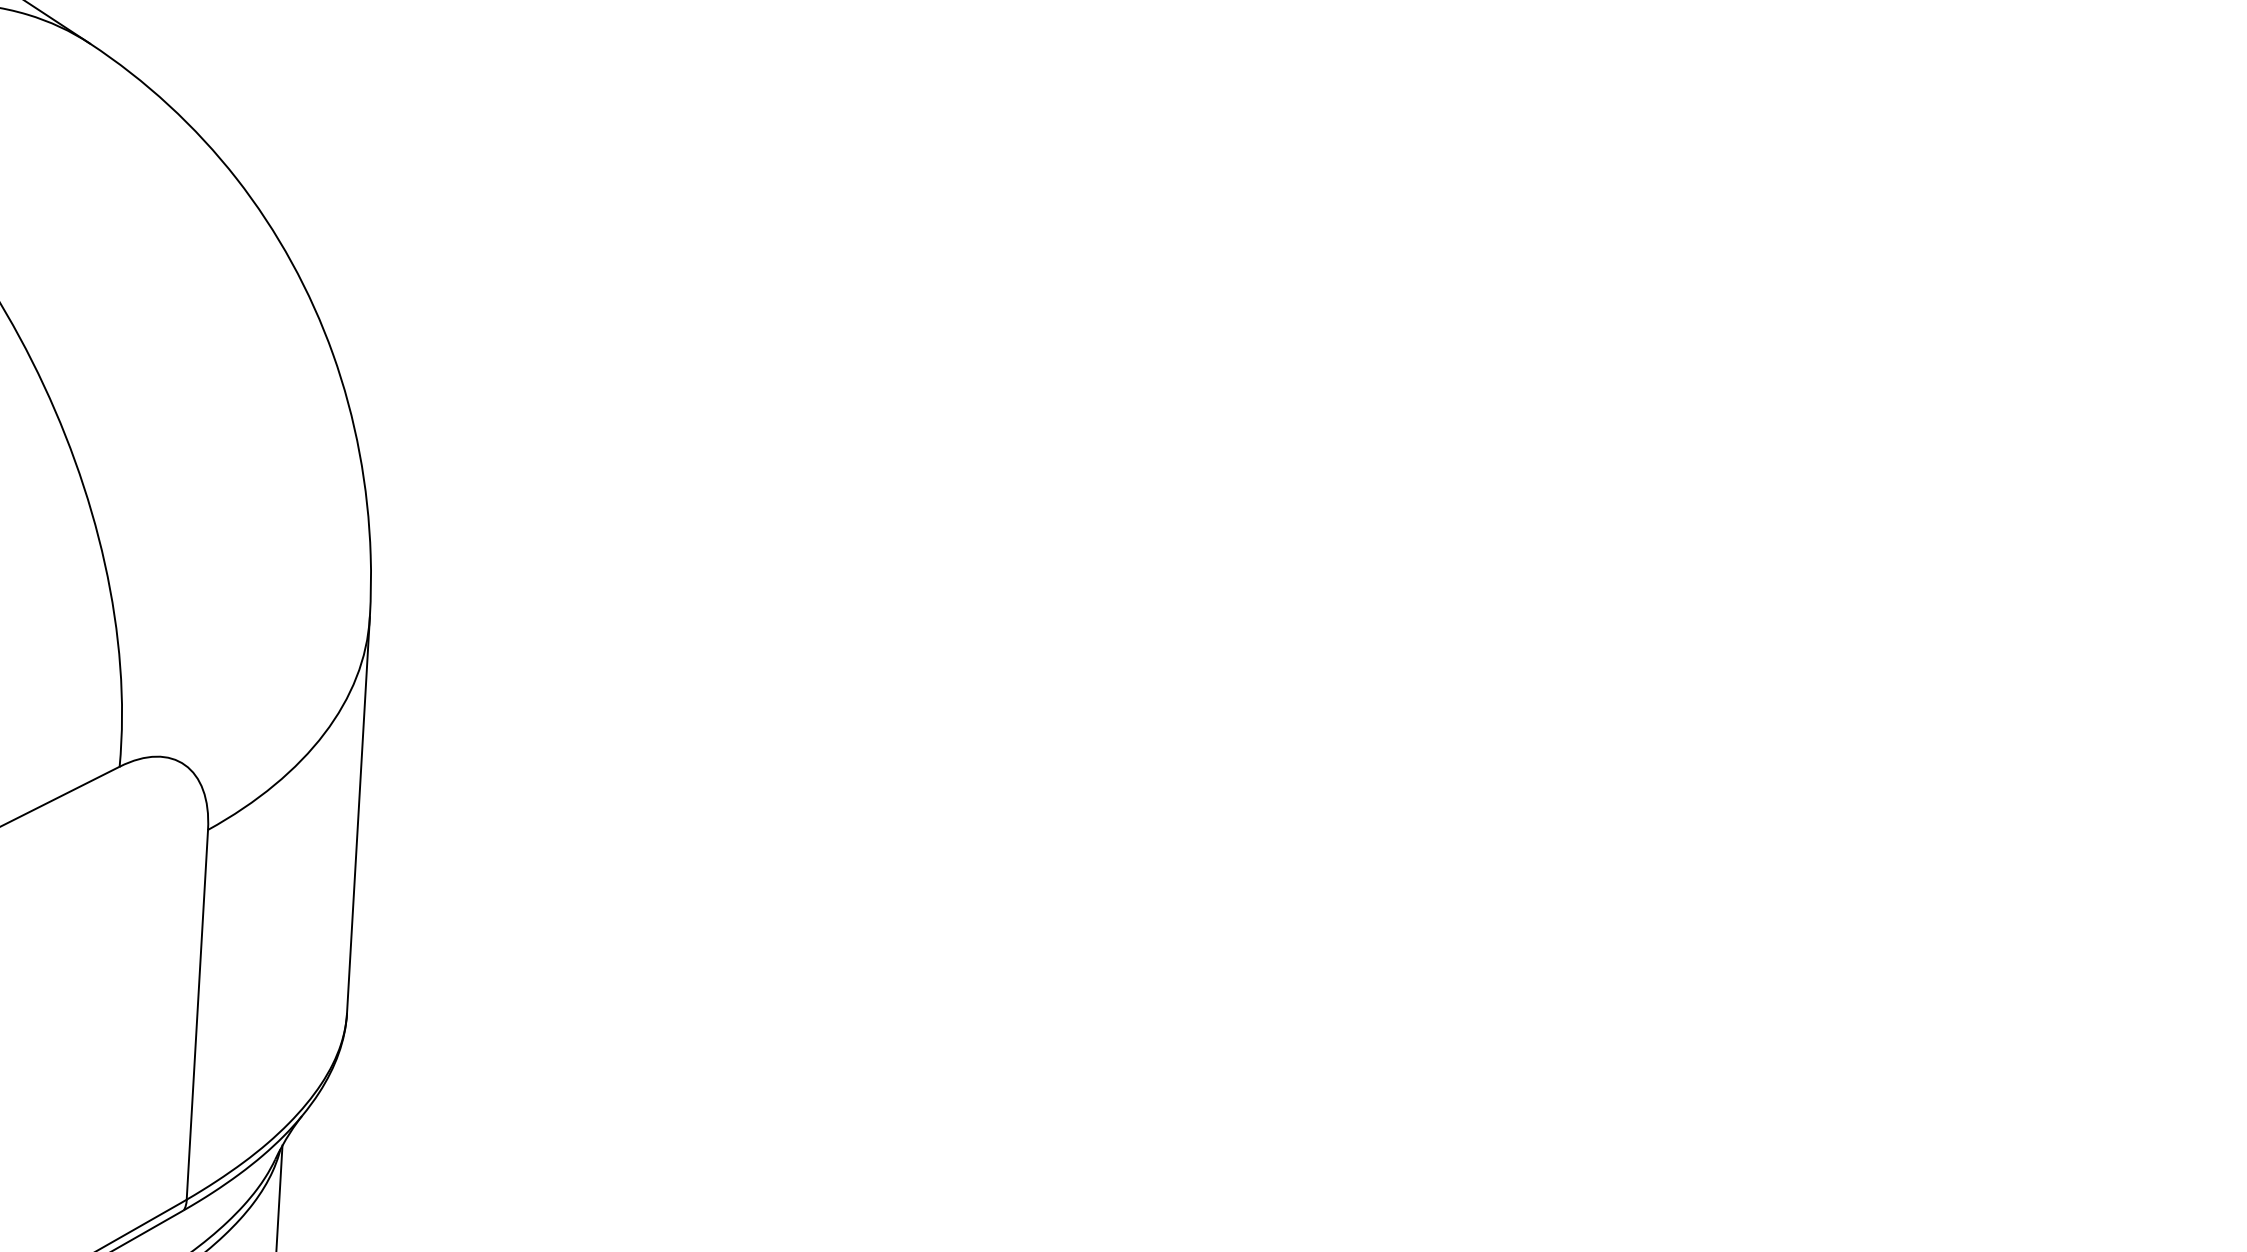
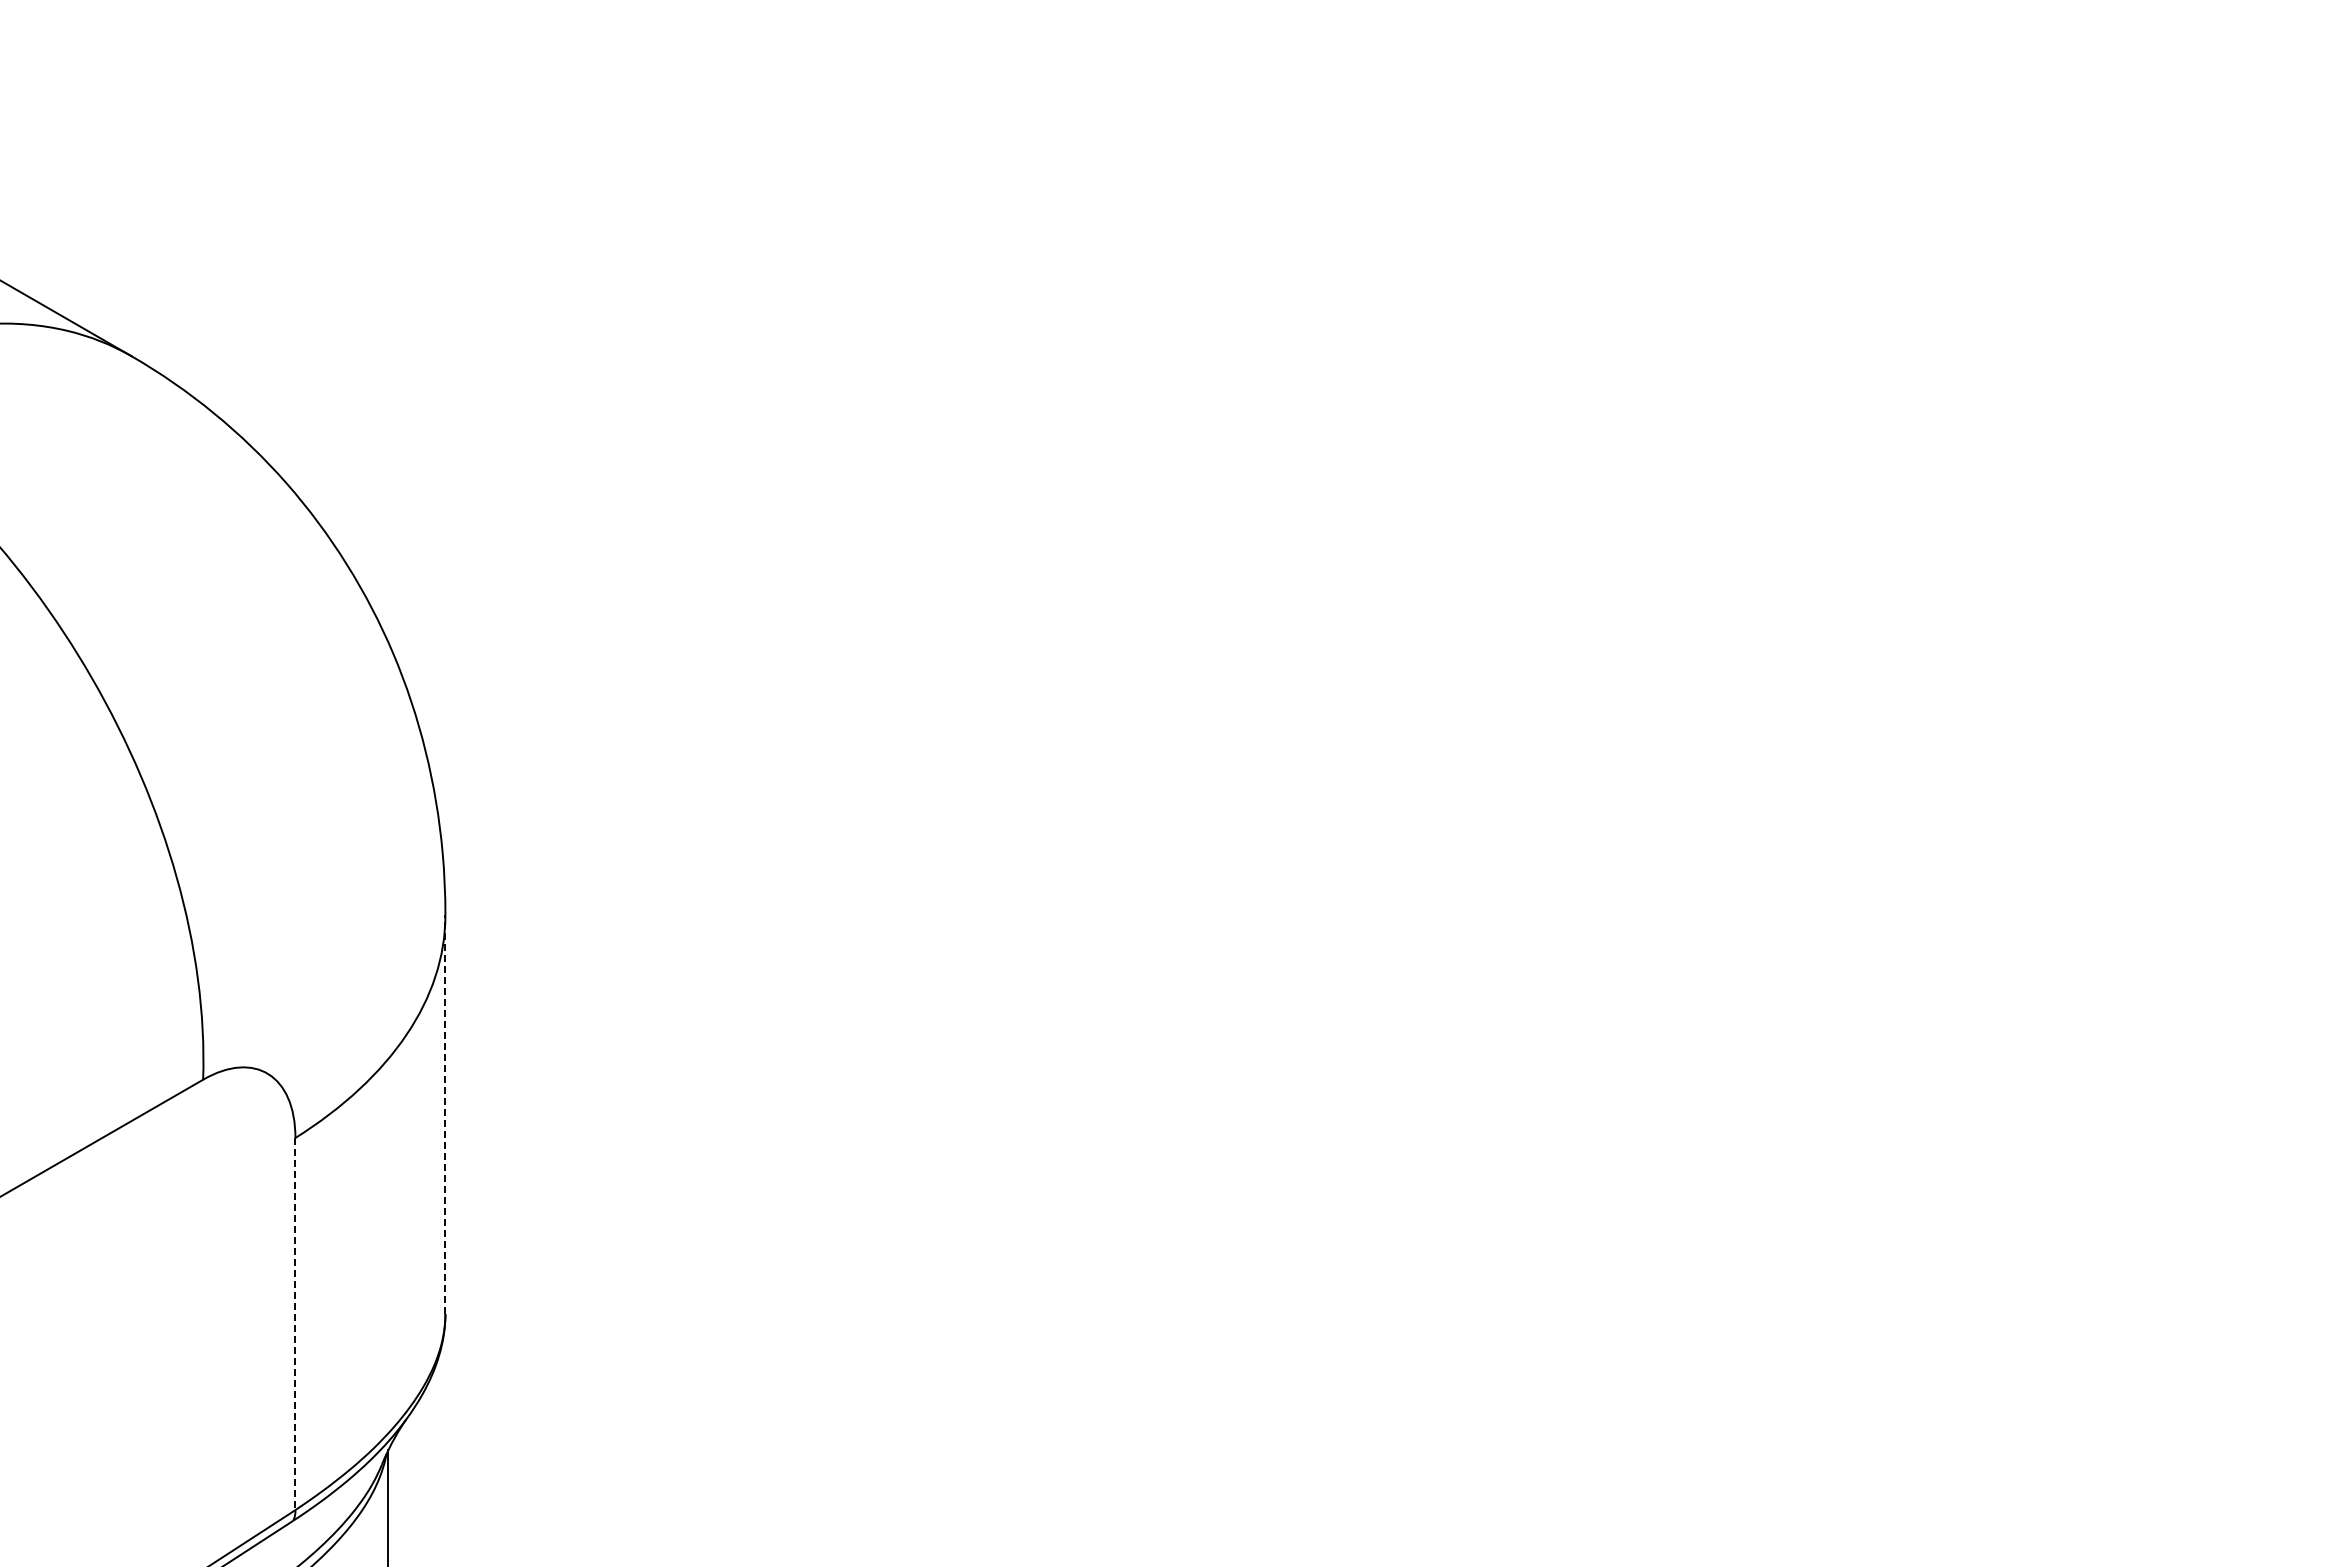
line: (358, 815) -> (445, 1114), solid -> dashed
line: (197, 1015) -> (295, 1324), solid -> dashed

